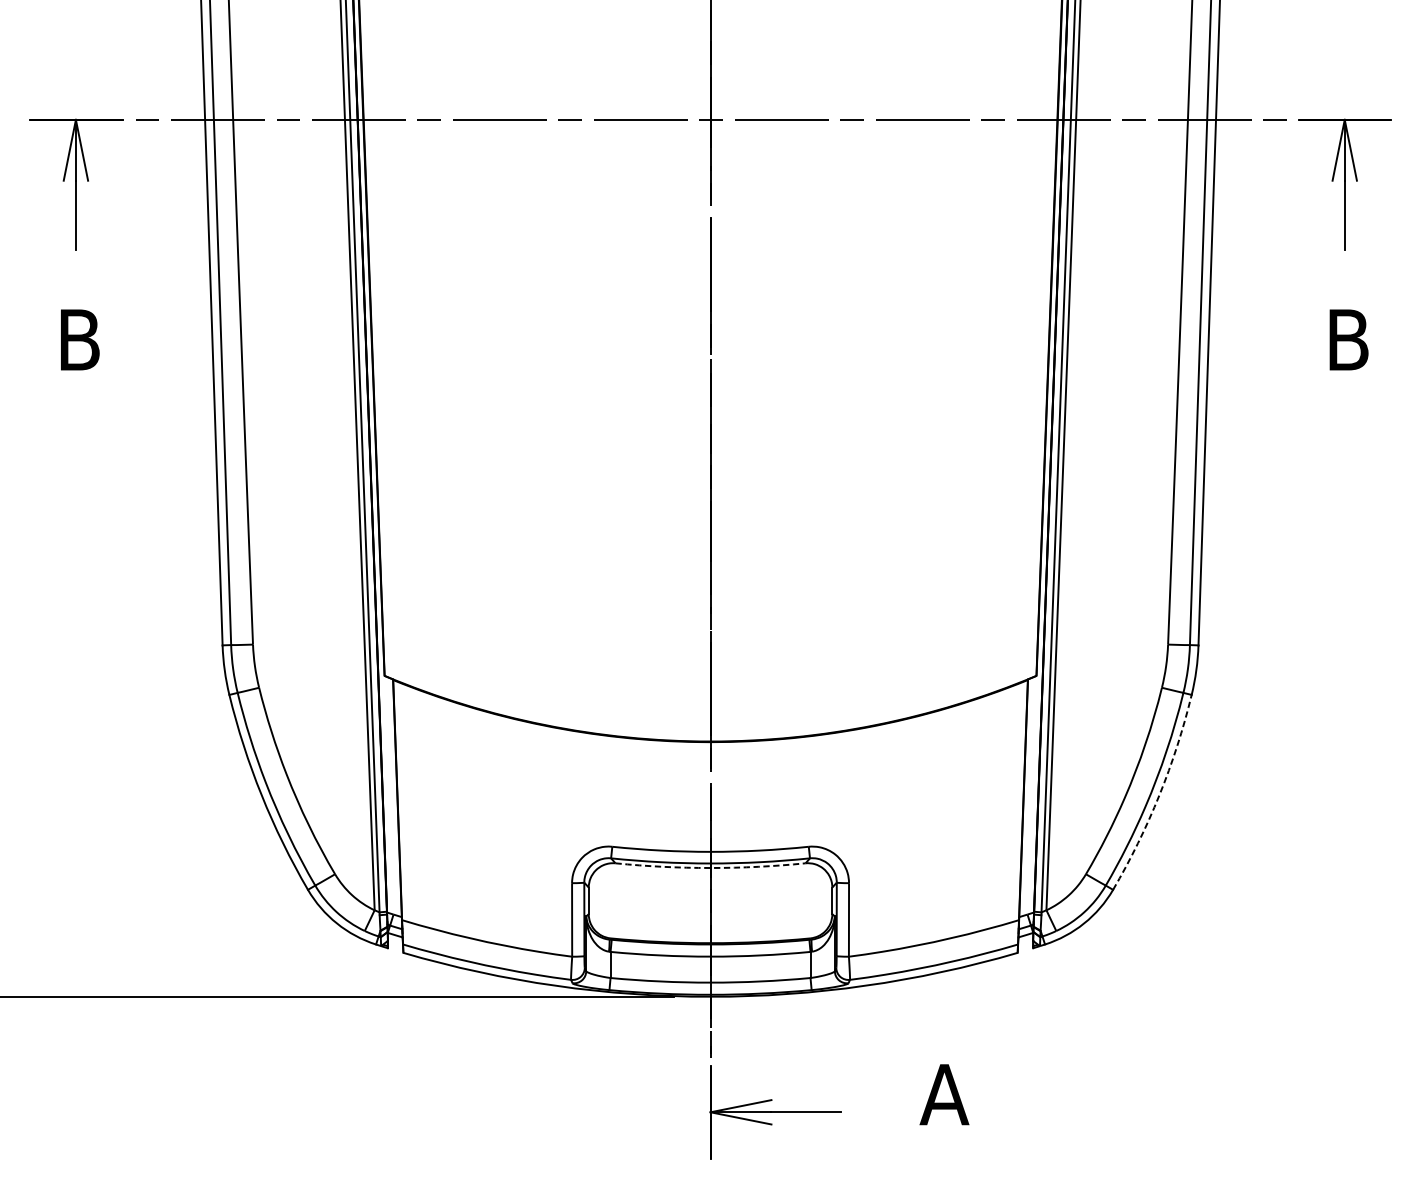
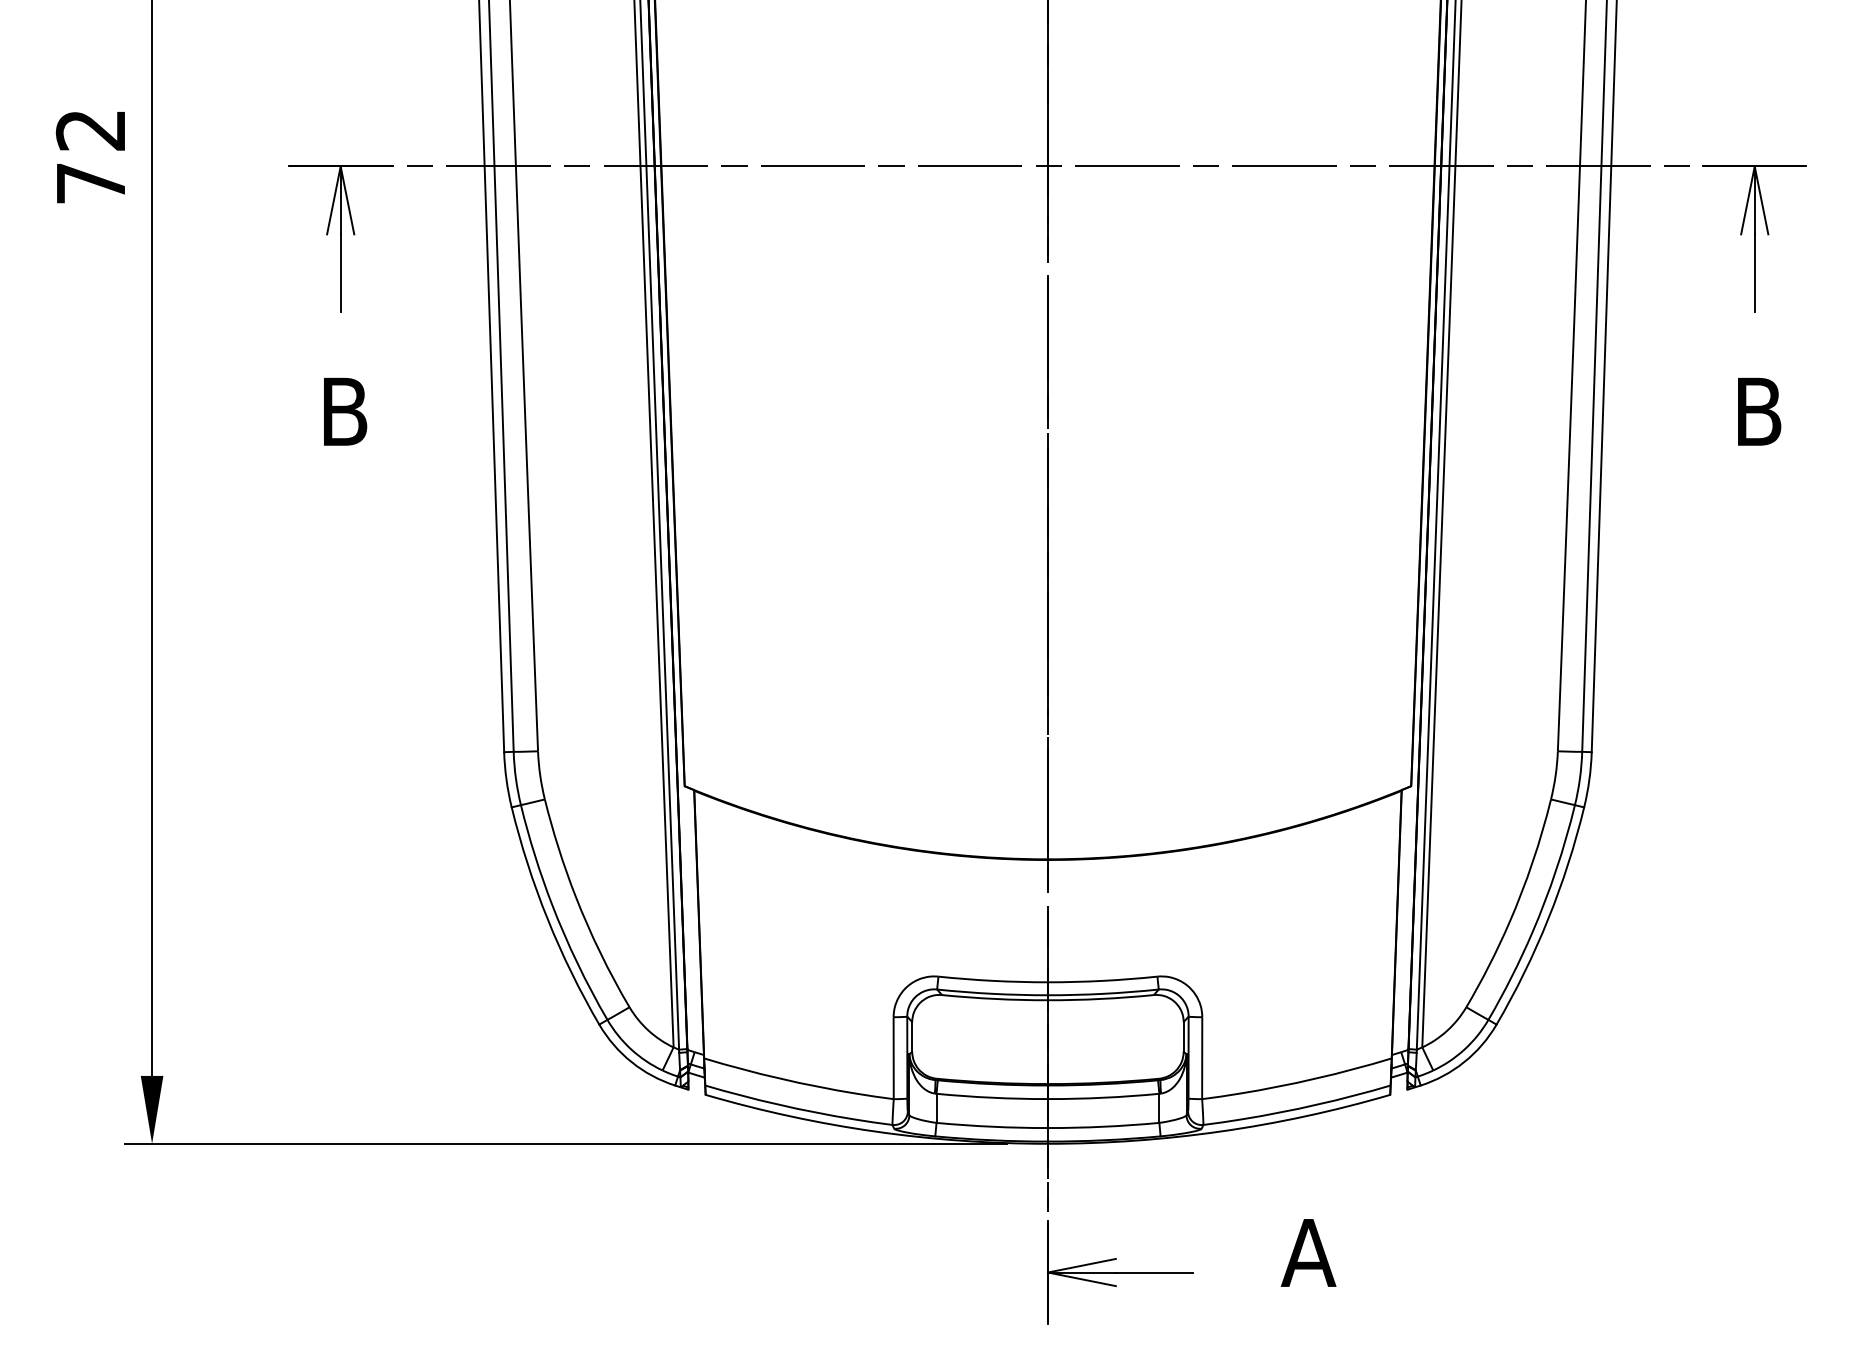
arc: (1159, 795) -> (1548, 919), dashed -> solid
arc: (710, 868) -> (1047, 1000), dashed -> solid

